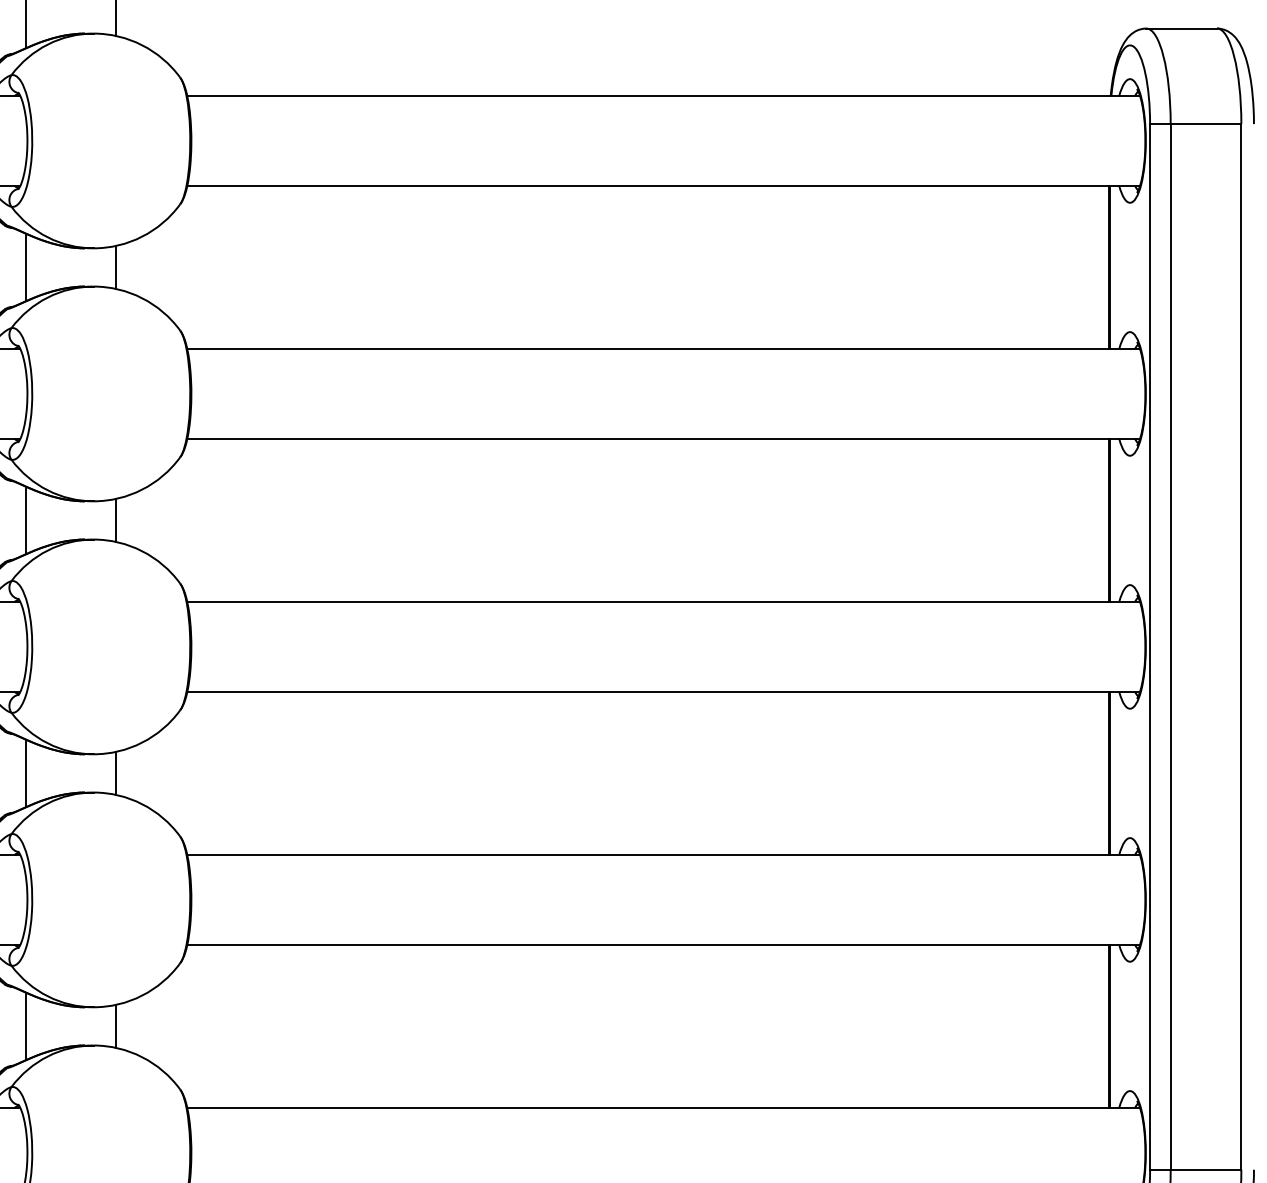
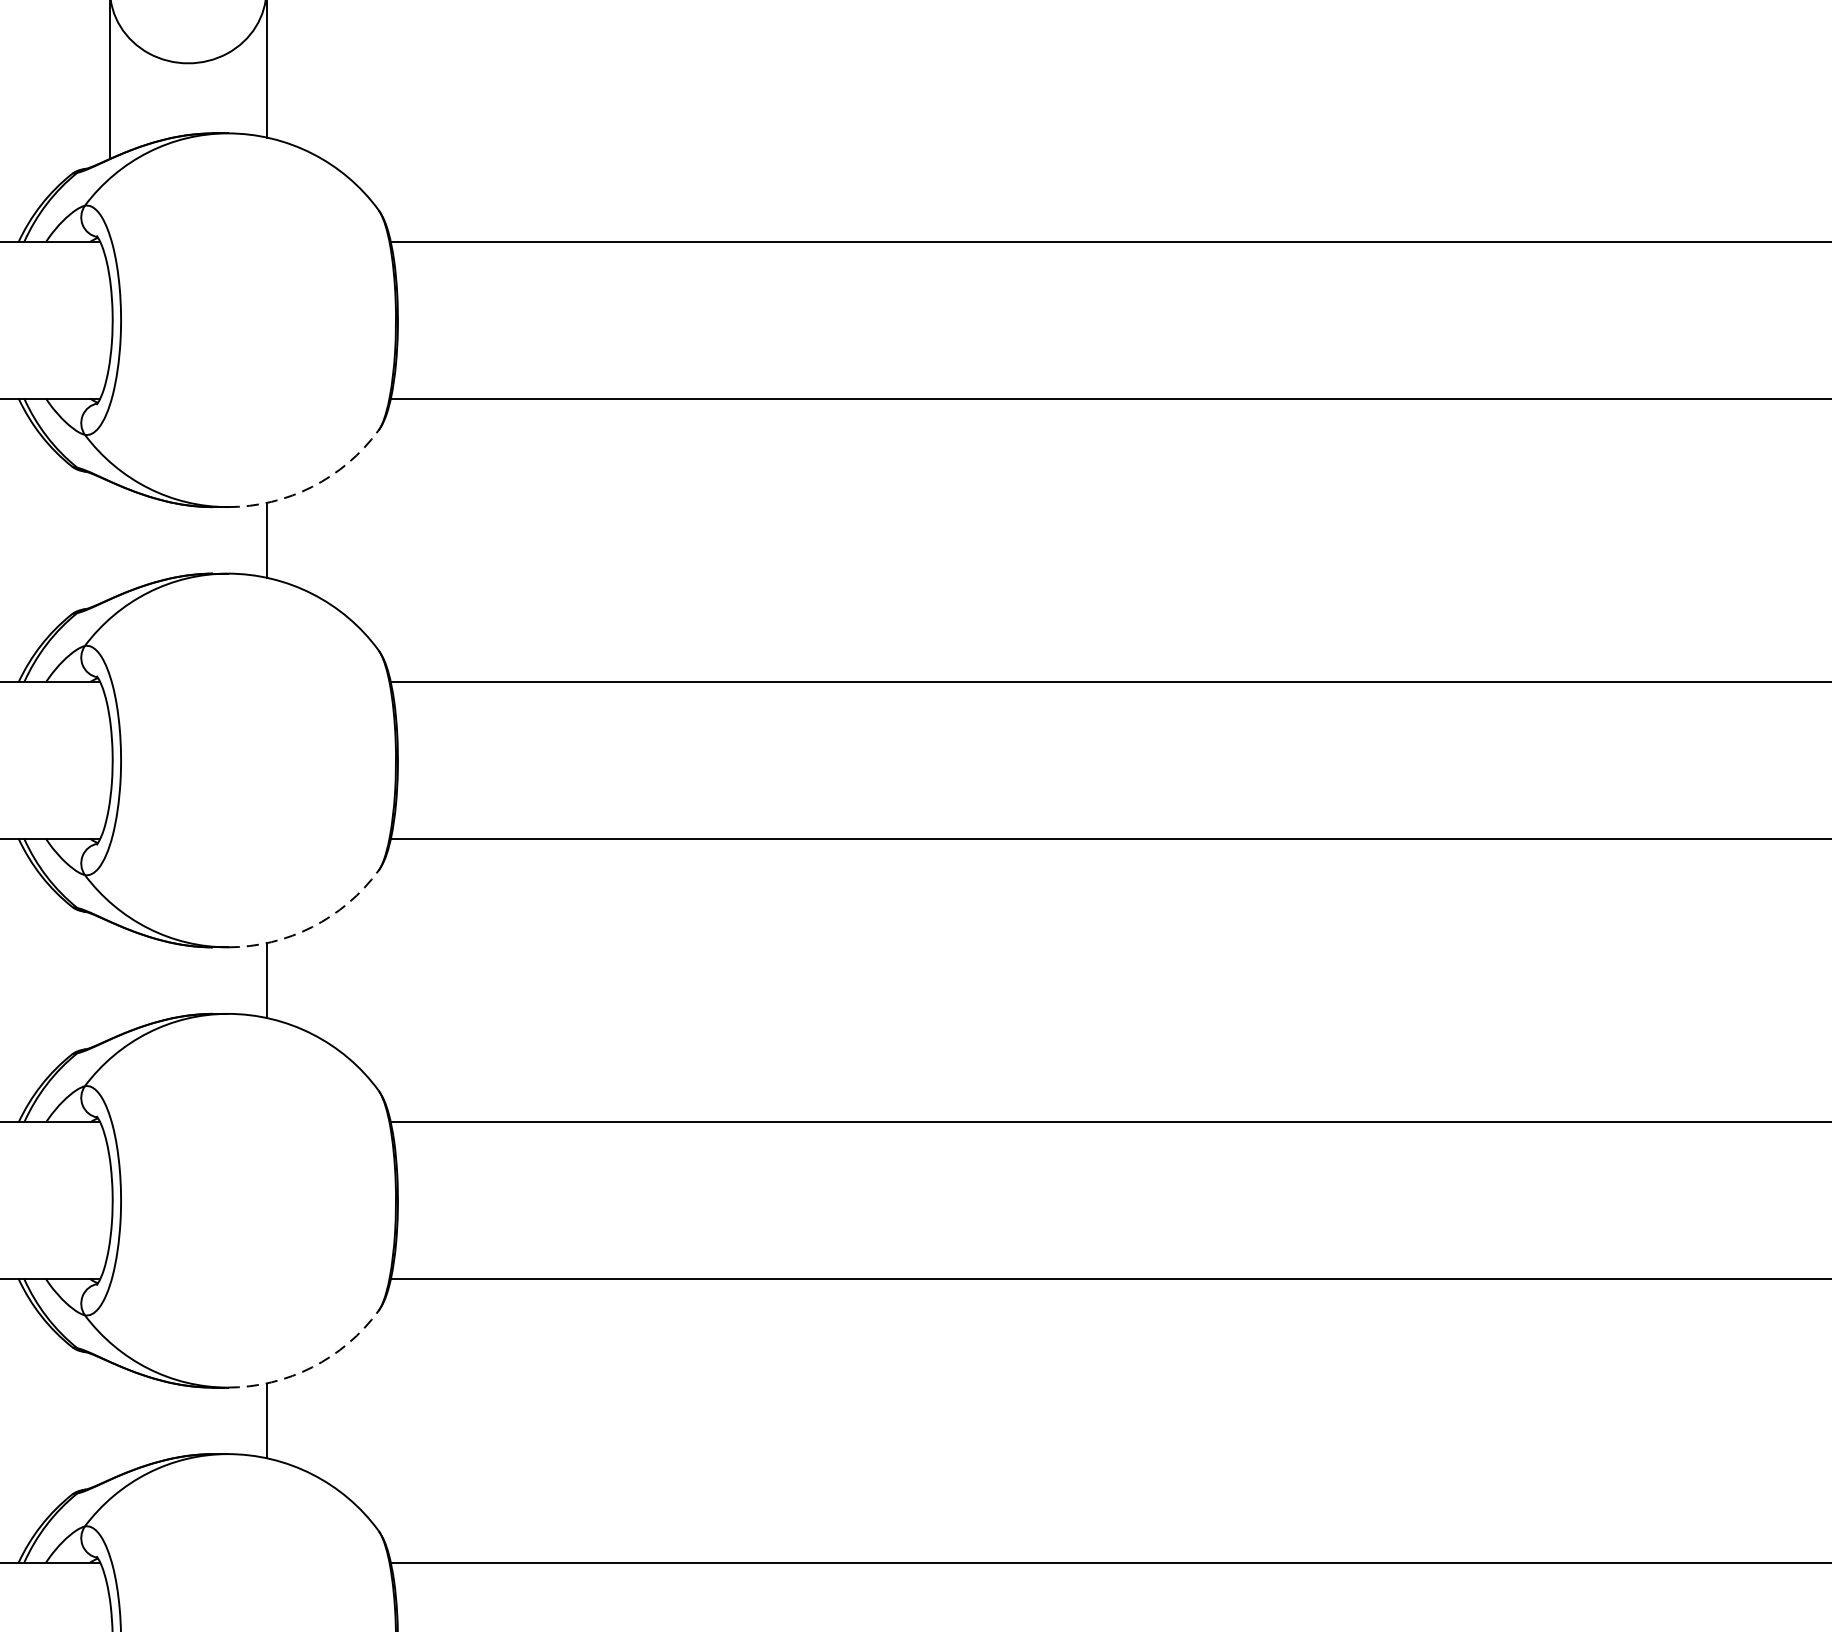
arc: (142, 236) -> (312, 486), solid -> dashed
line: (25, 267) -> (109, 540), removed
arc: (142, 489) -> (312, 926), solid -> dashed
line: (25, 520) -> (109, 980), removed
arc: (142, 742) -> (312, 1367), solid -> dashed
line: (25, 773) -> (109, 1420), removed

